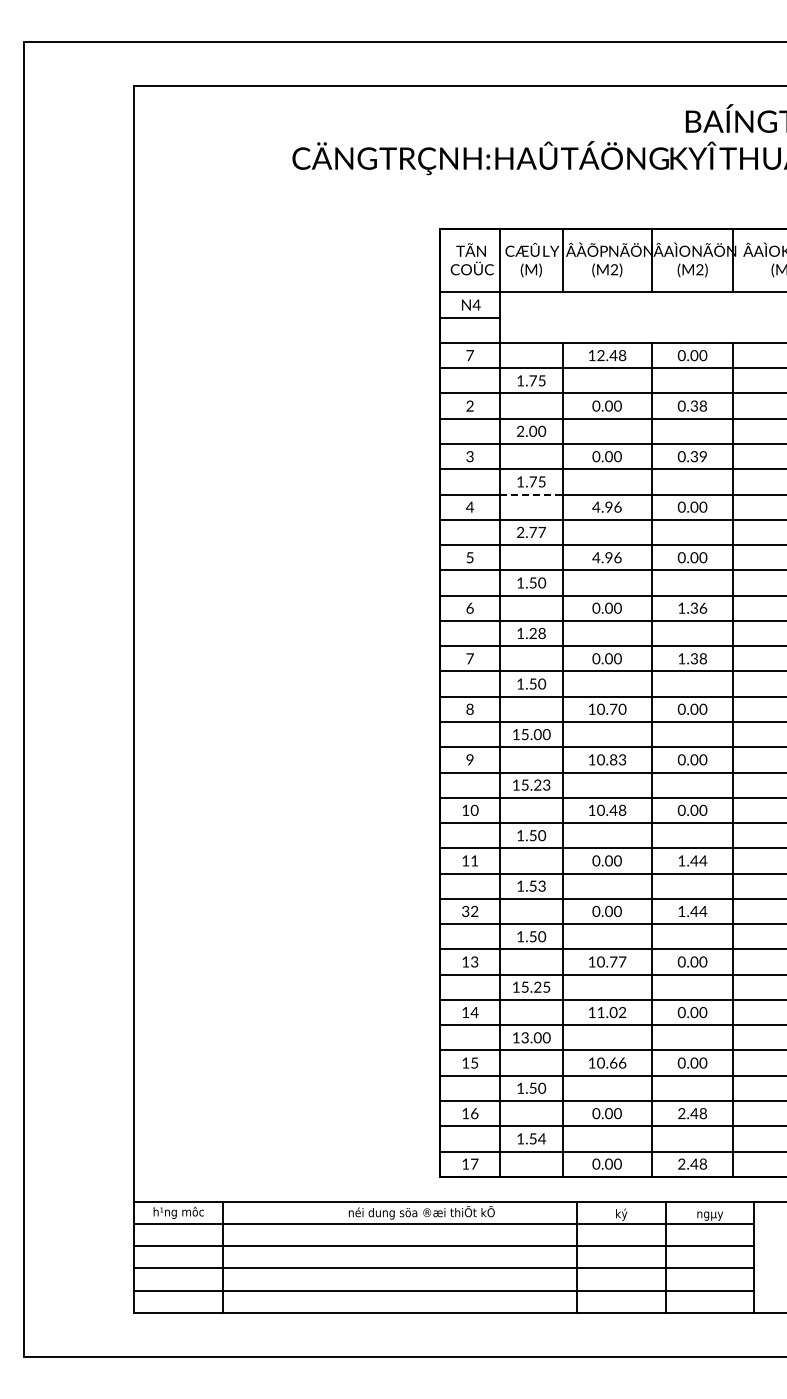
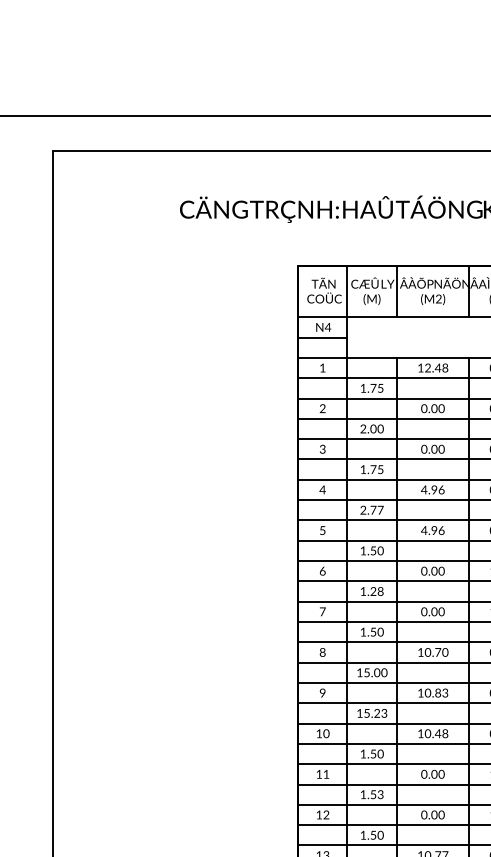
text: (469, 355) -> (322, 367), 7 -> 1
line: (531, 494) -> (372, 479), dashed -> solid
text: (465, 911) -> (319, 815), 32 -> 12

